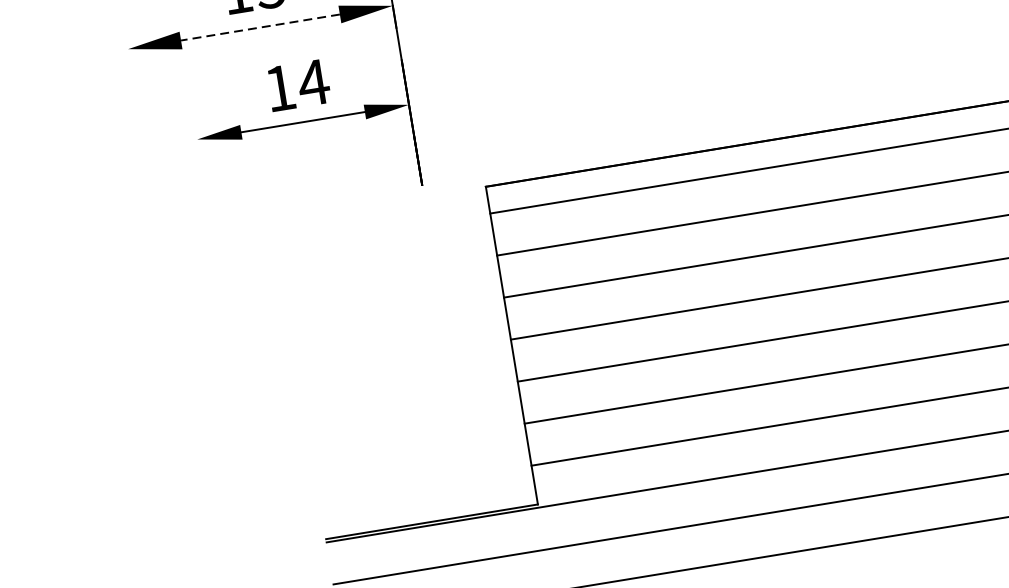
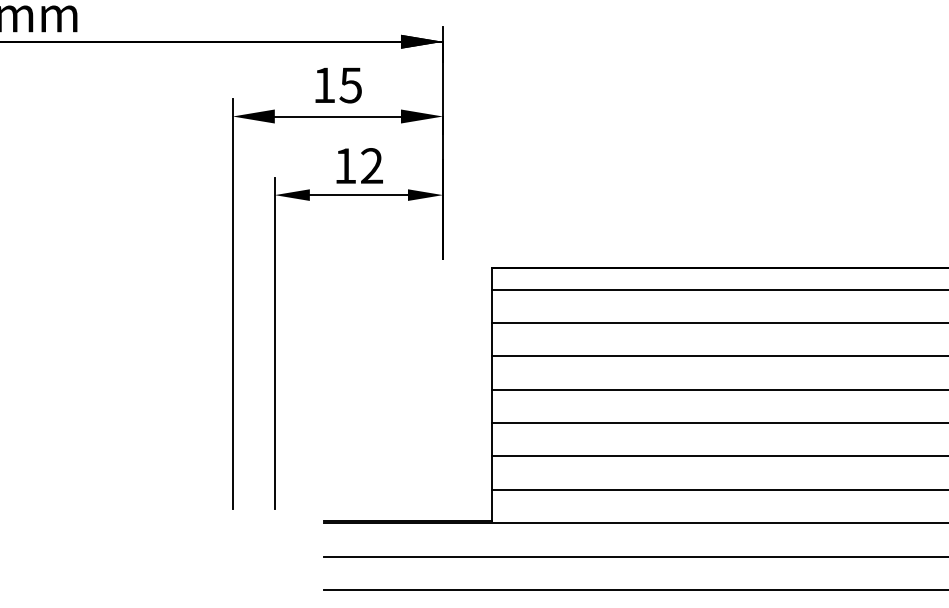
line: (259, 27) -> (337, 116), dashed -> solid
text: (312, 82) -> (371, 165), 14 -> 12
line: (166, 285) -> (232, 304), added
line: (227, 326) -> (274, 343), added

